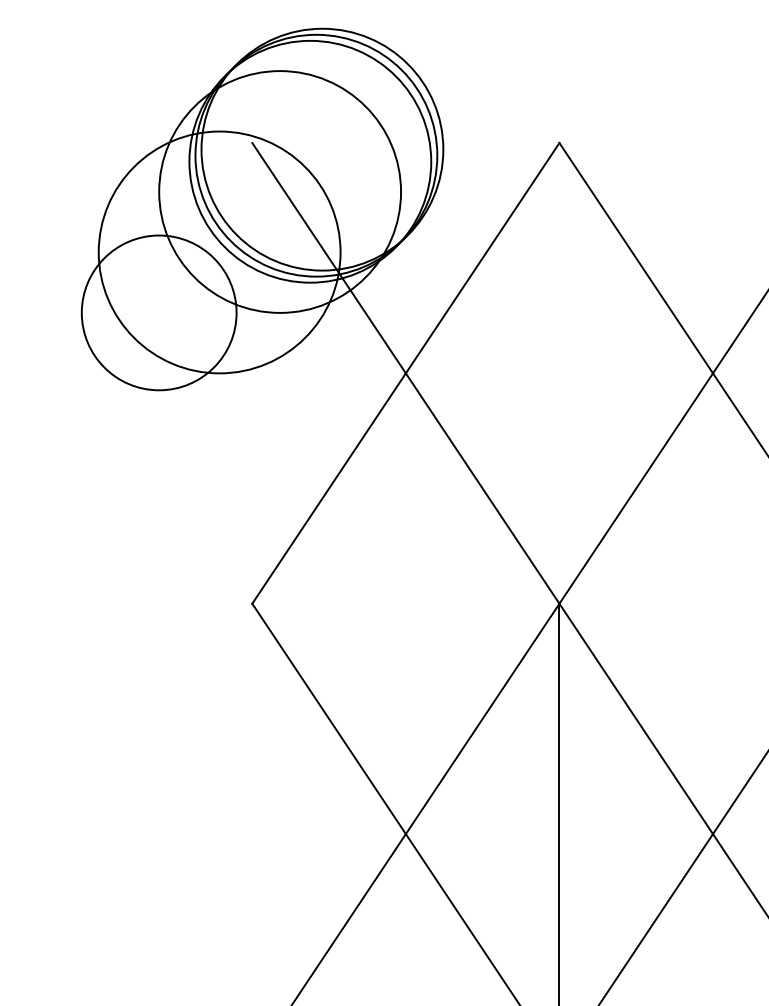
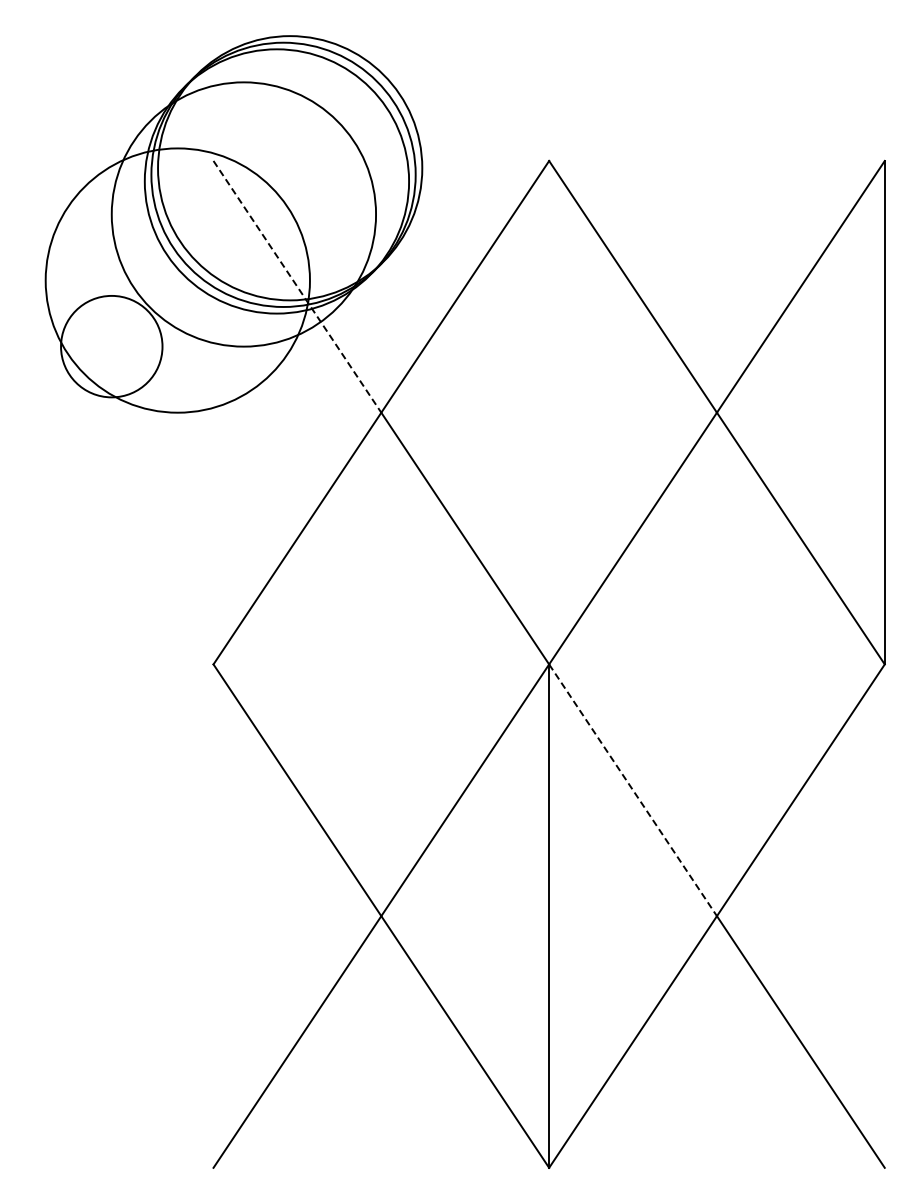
line: (329, 258) -> (297, 287), solid -> dashed
circle: (158, 312) -> (111, 346), size x0.6
line: (636, 719) -> (633, 790), solid -> dashed

